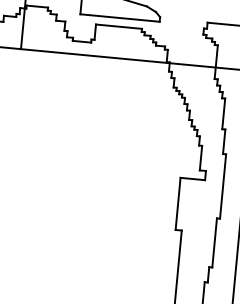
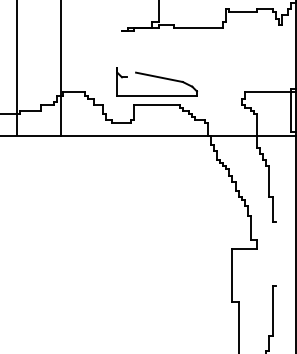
line: (223, 185) -> (275, 253), removed

